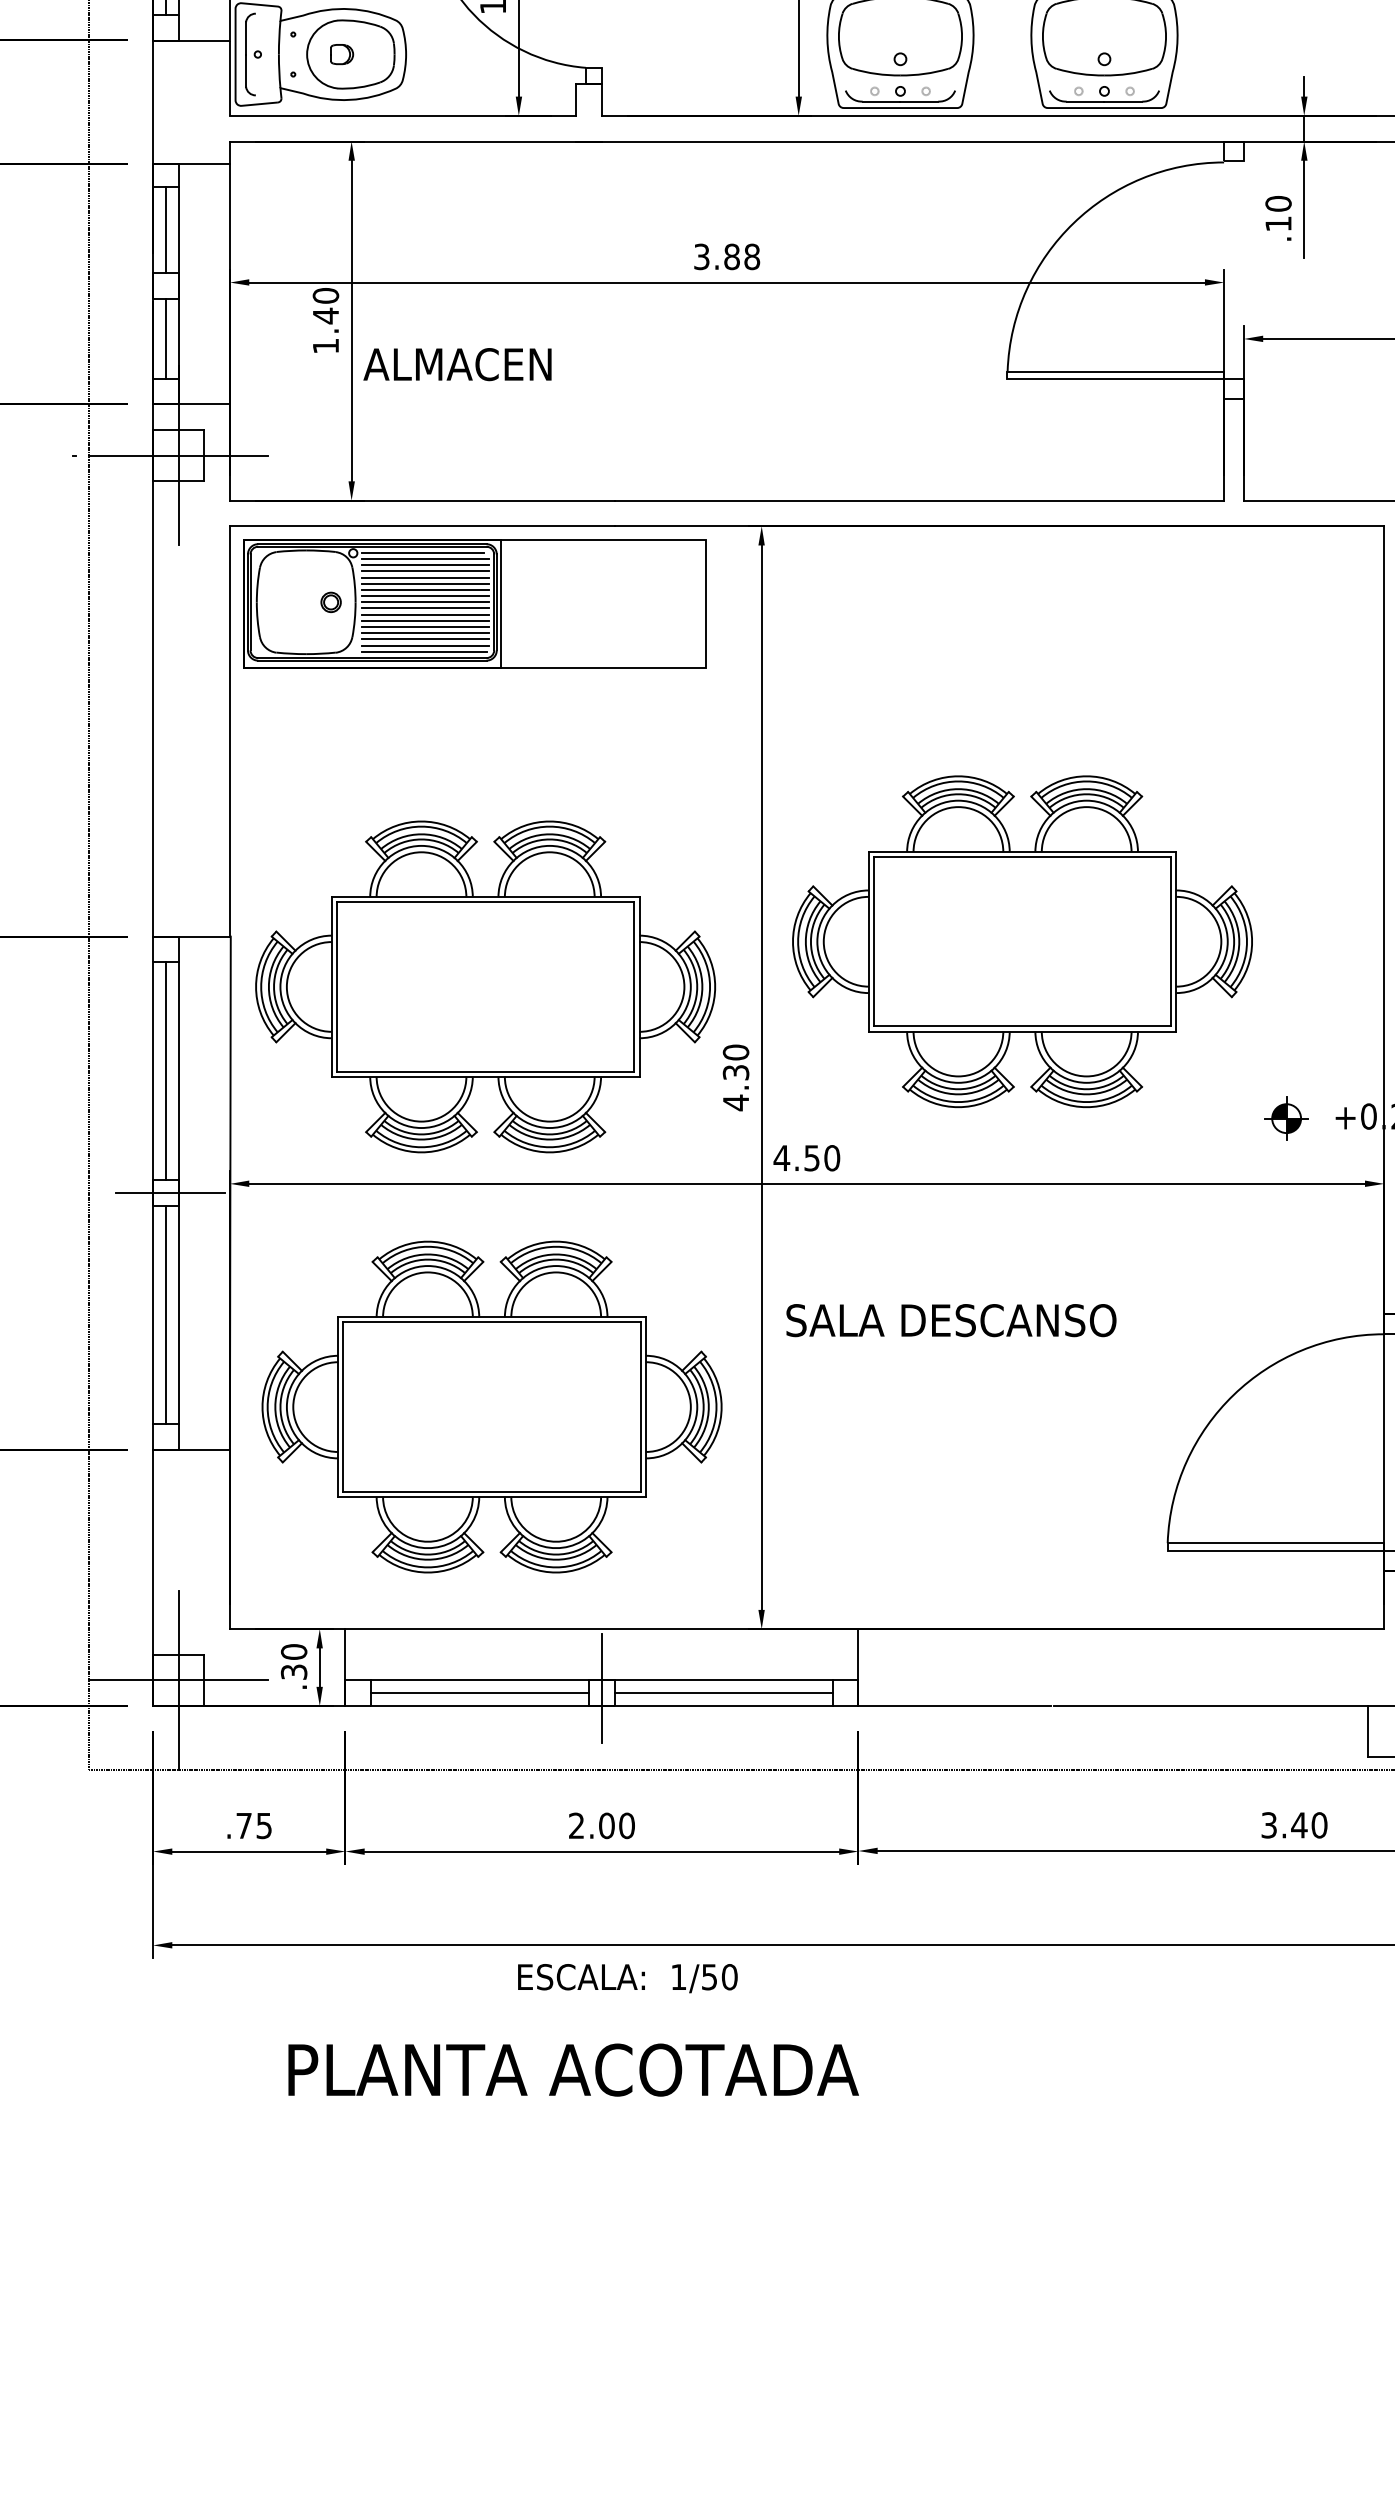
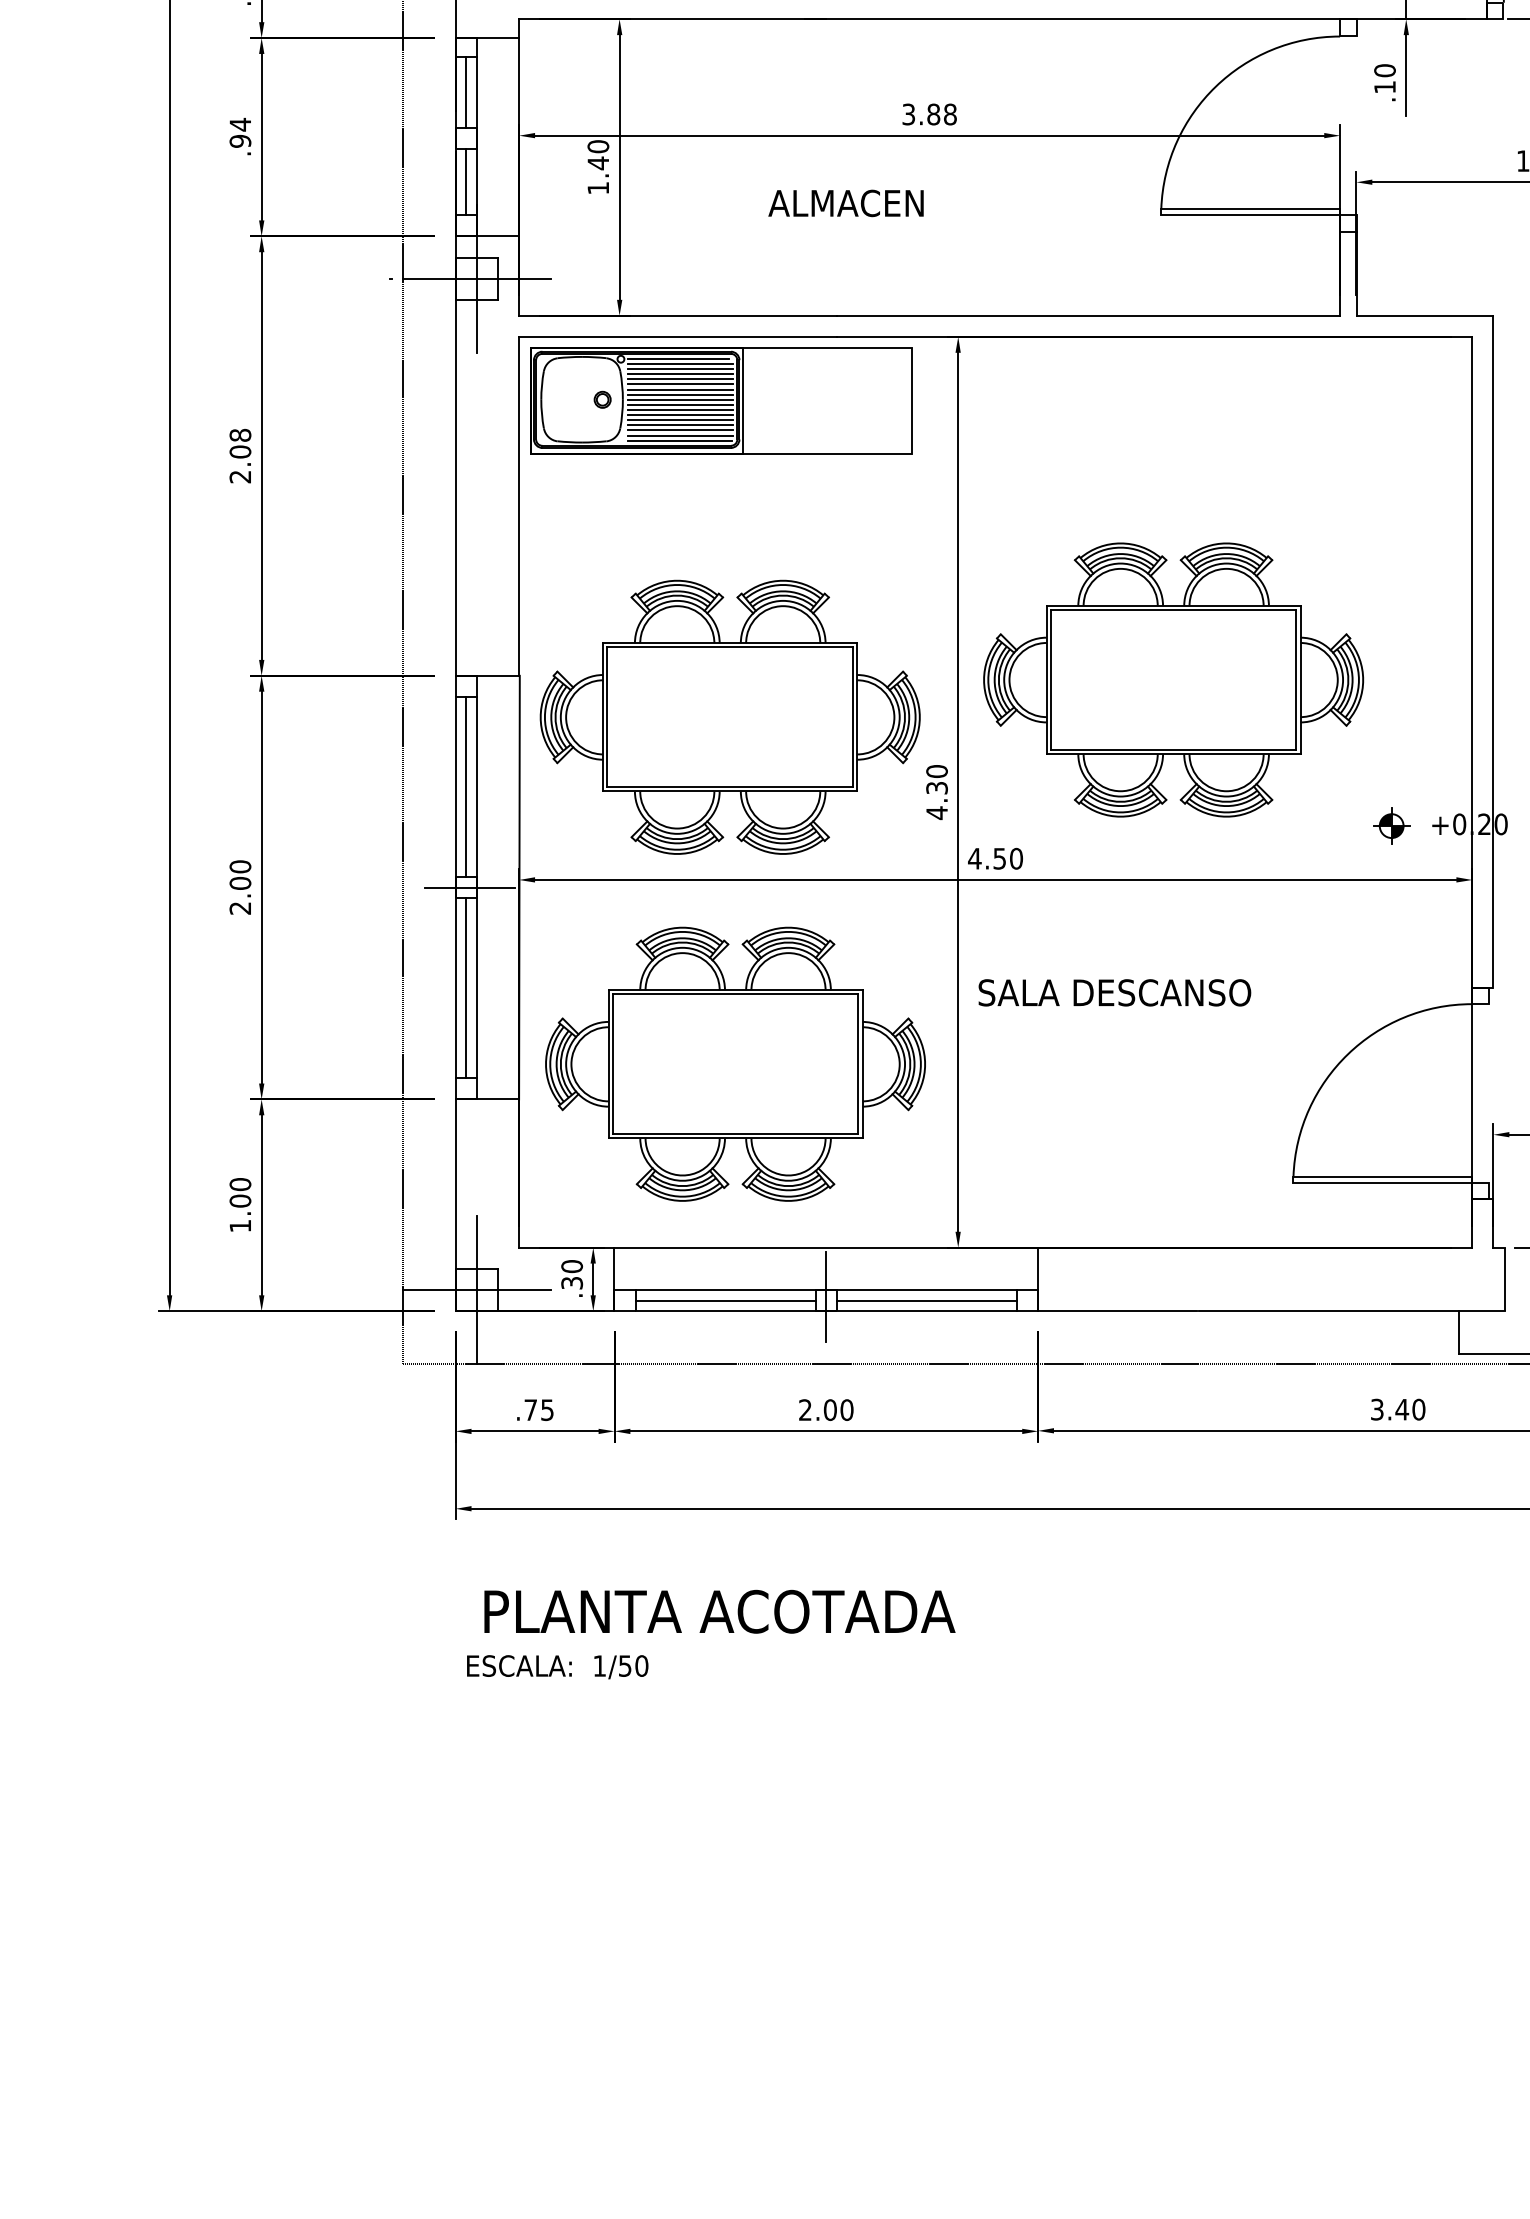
text: (456, 364) -> (845, 203), moved
text: (627, 1978) -> (557, 1667), moved
text: (573, 2069) -> (719, 1611), moved

